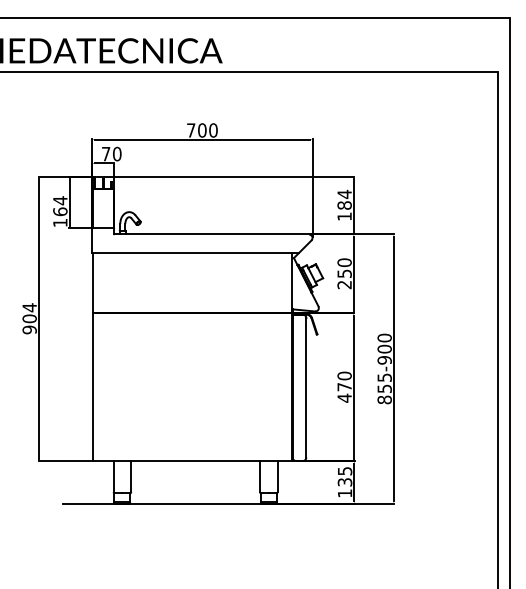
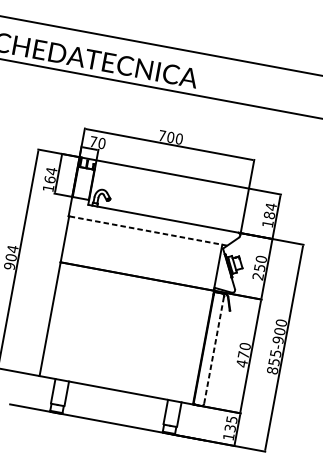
line: (194, 253) -> (147, 230), solid -> dashed
line: (306, 387) -> (214, 349), solid -> dashed

